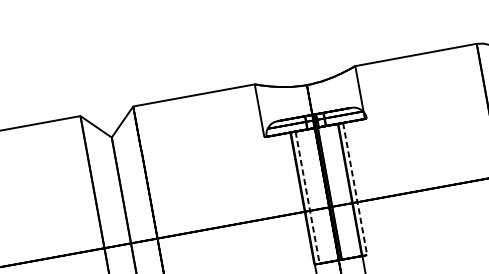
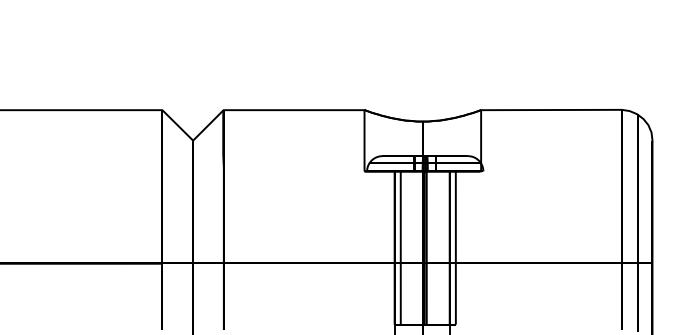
line: (354, 189) -> (455, 248), dashed -> solid
line: (307, 198) -> (400, 248), dashed -> solid

